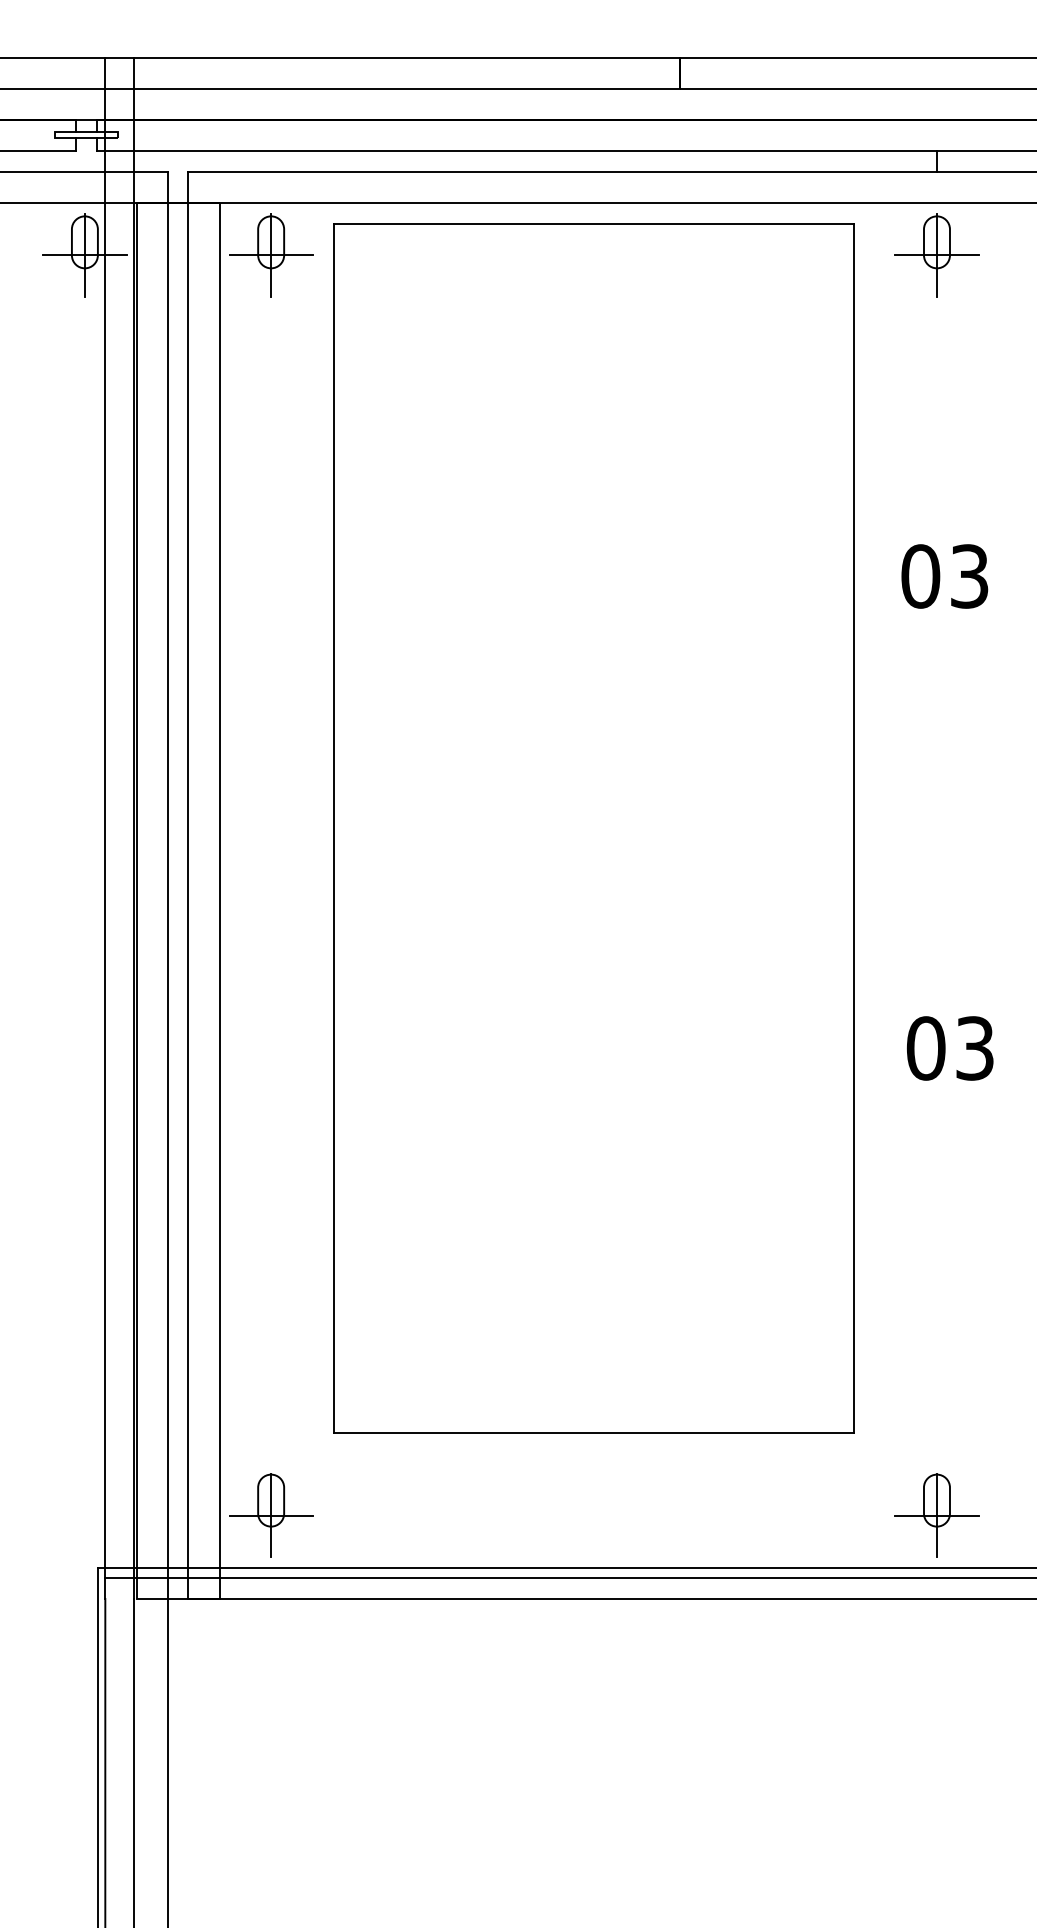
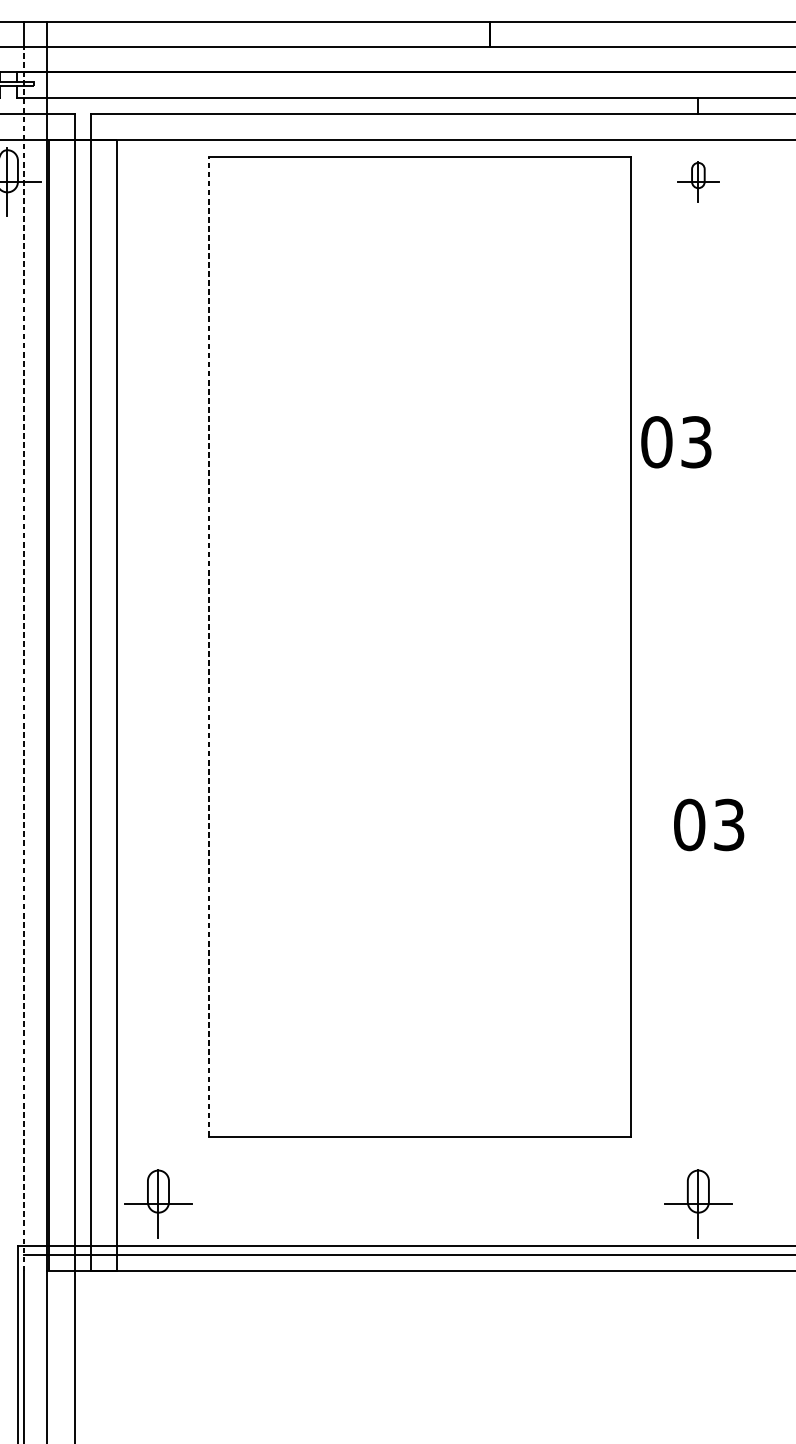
part: (271, 255) -> (158, 181), removed
part: (936, 255) -> (697, 181), size x0.6
text: (944, 576) -> (676, 442), moved
line: (334, 827) -> (209, 645), solid -> dashed
line: (105, 844) -> (24, 659), solid -> dashed

